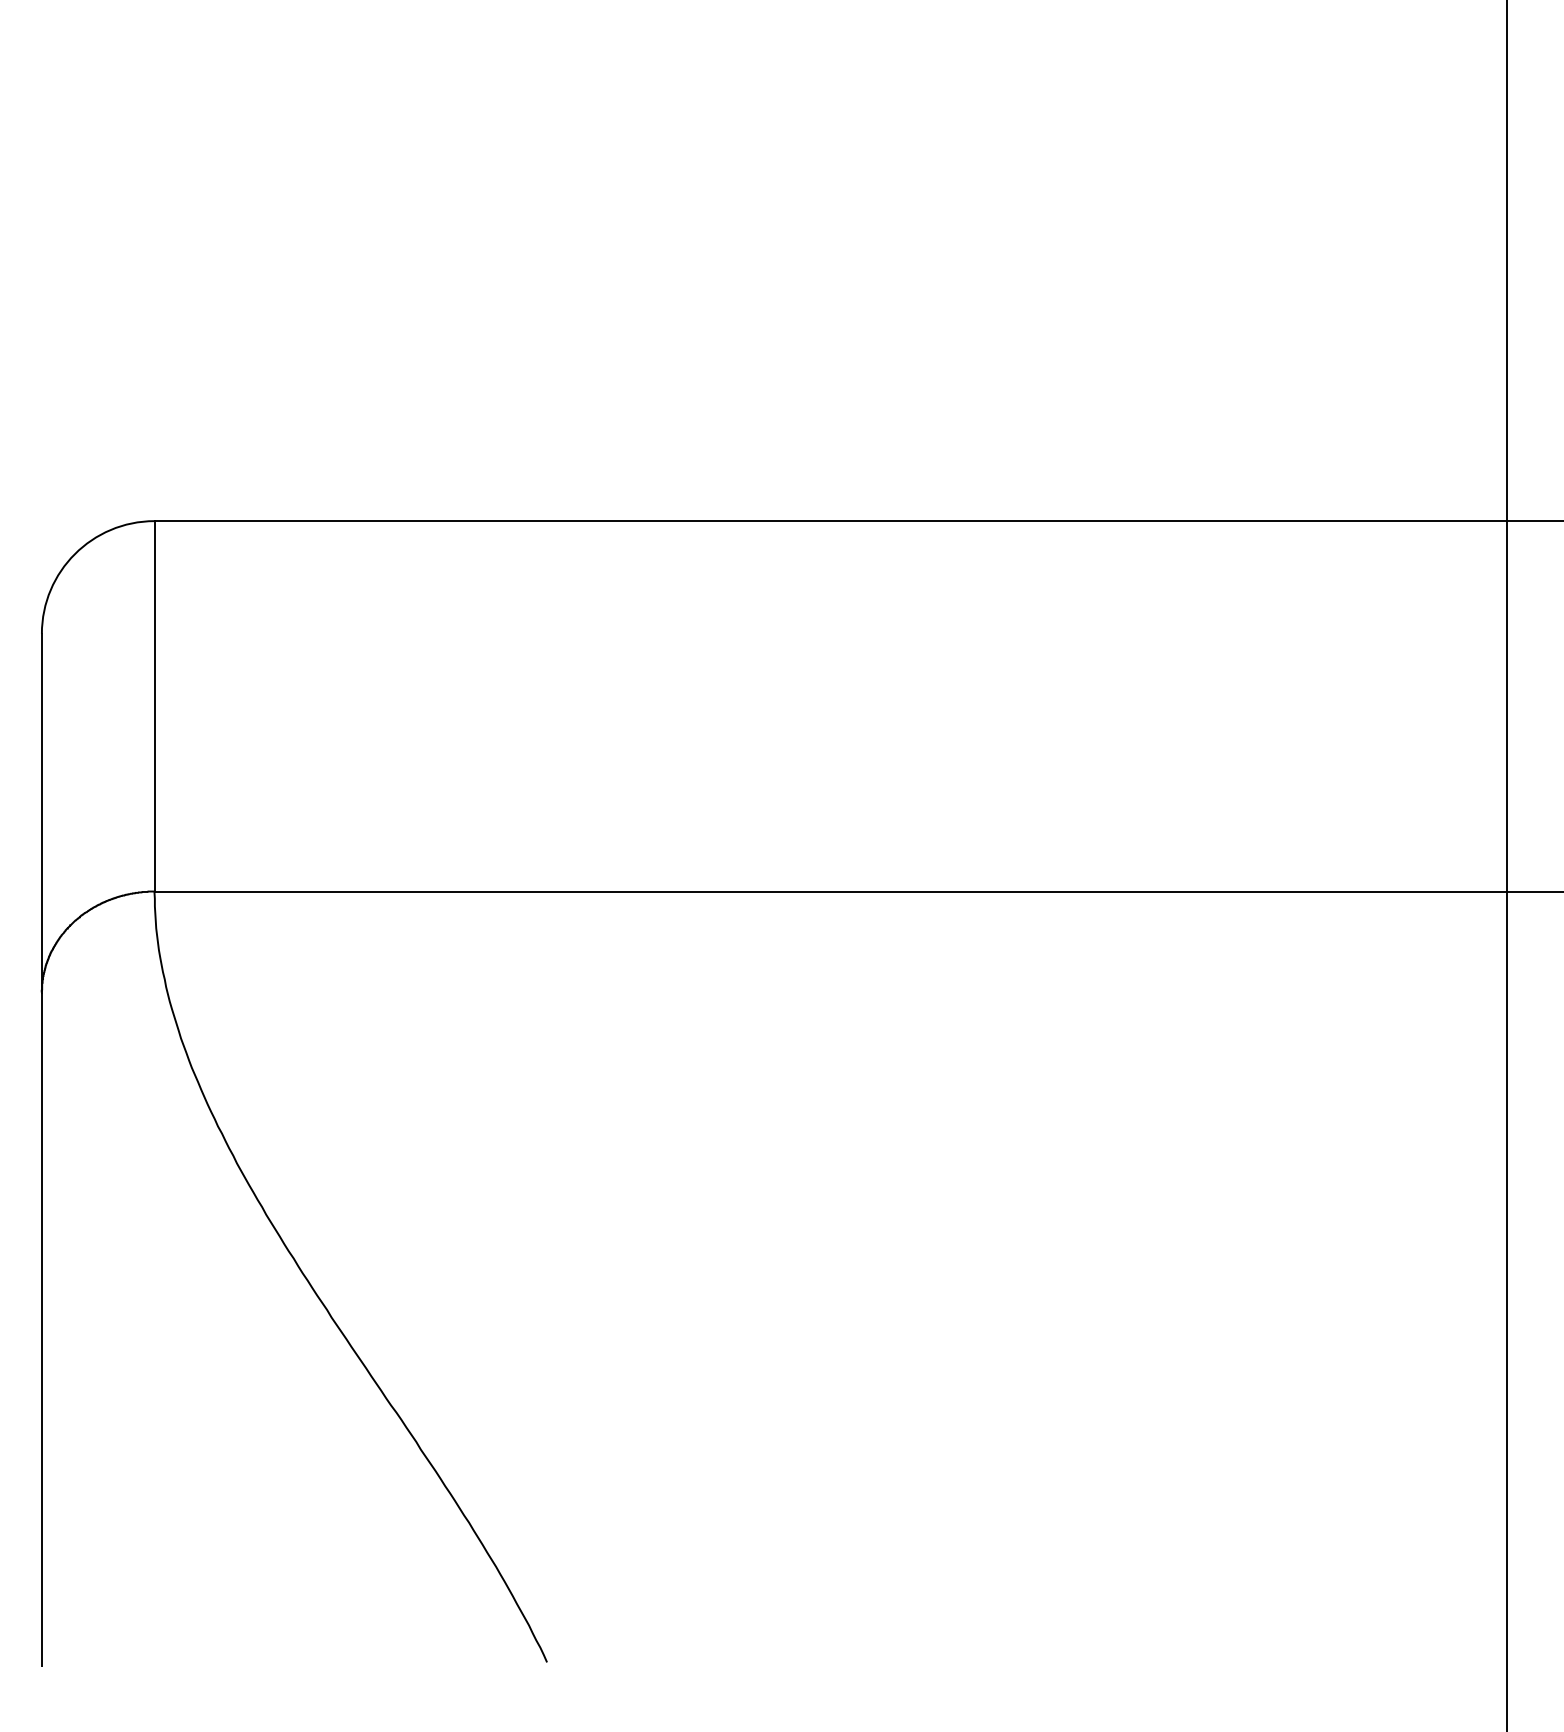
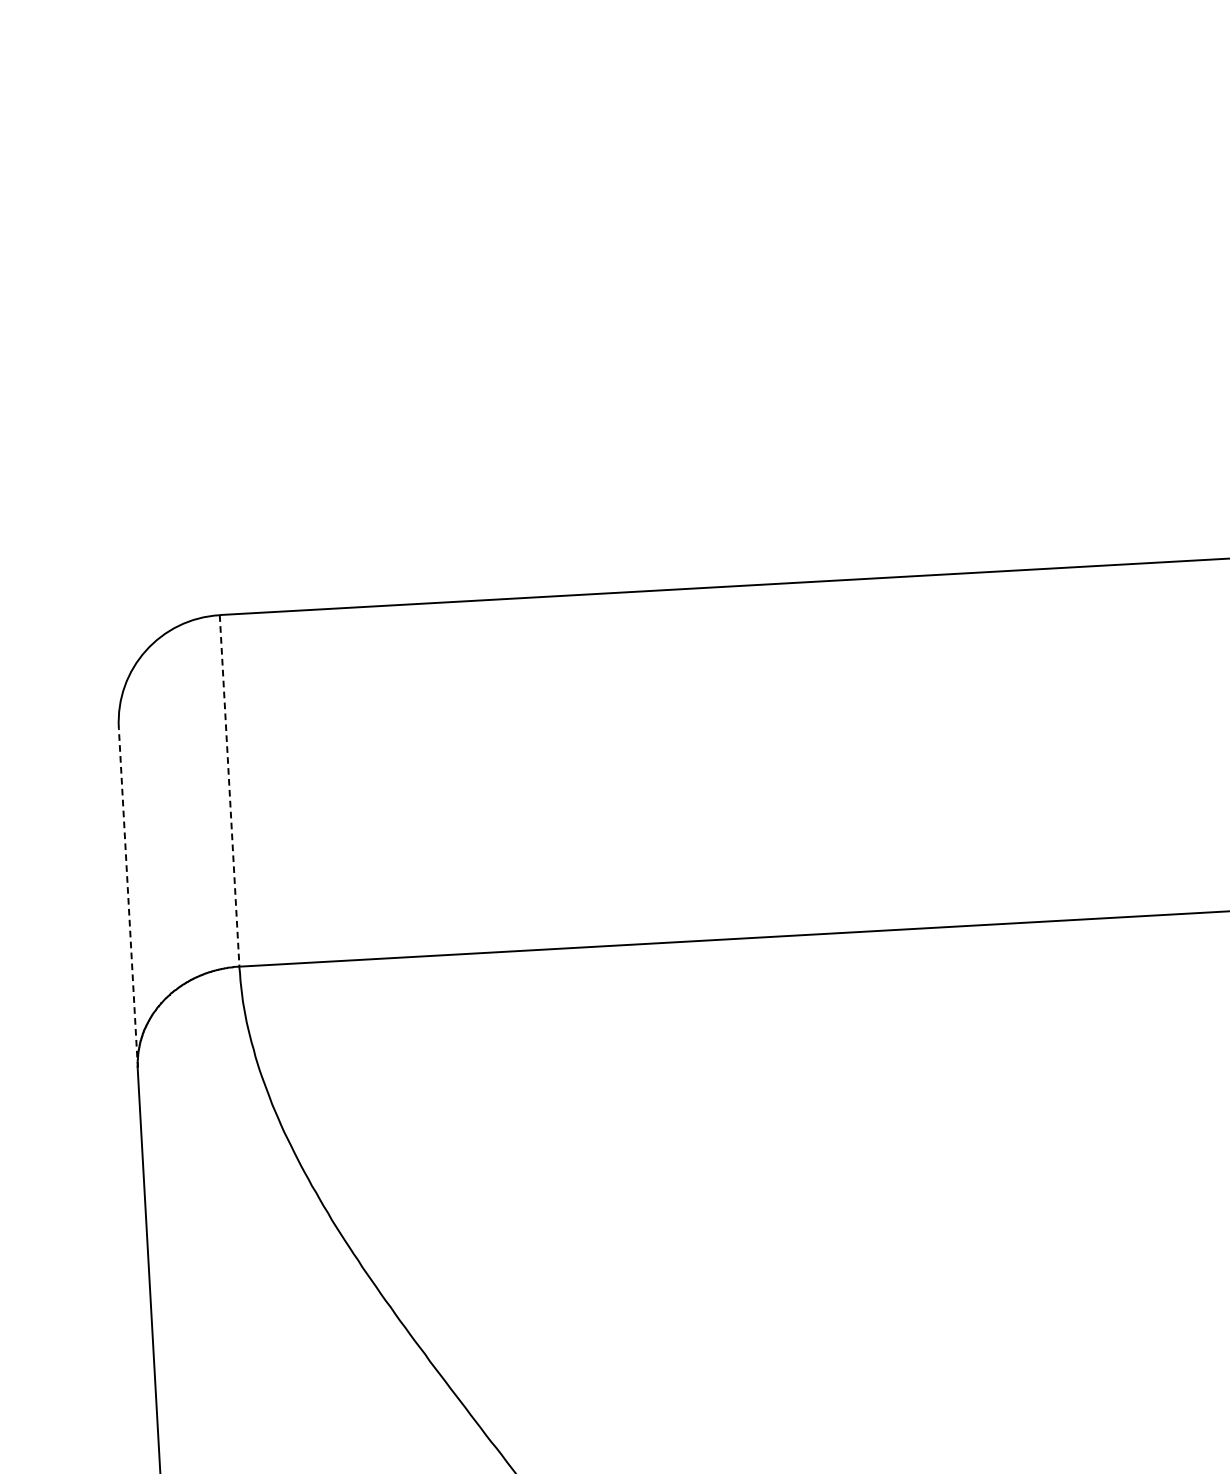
line: (154, 706) -> (229, 791), solid -> dashed
line: (41, 812) -> (127, 897), solid -> dashed

